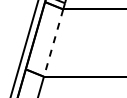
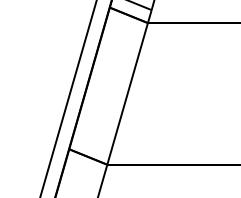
line: (53, 43) -> (127, 94), dashed -> solid

